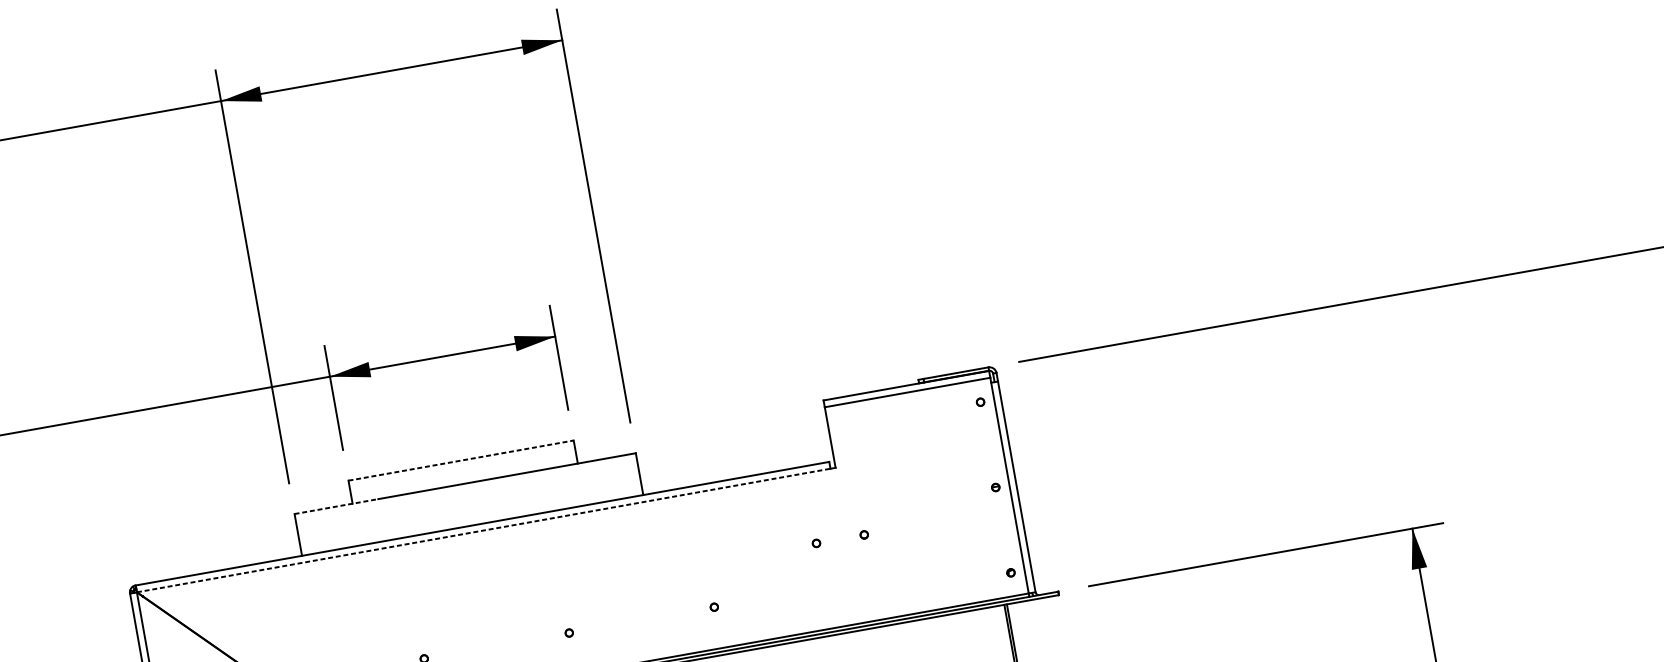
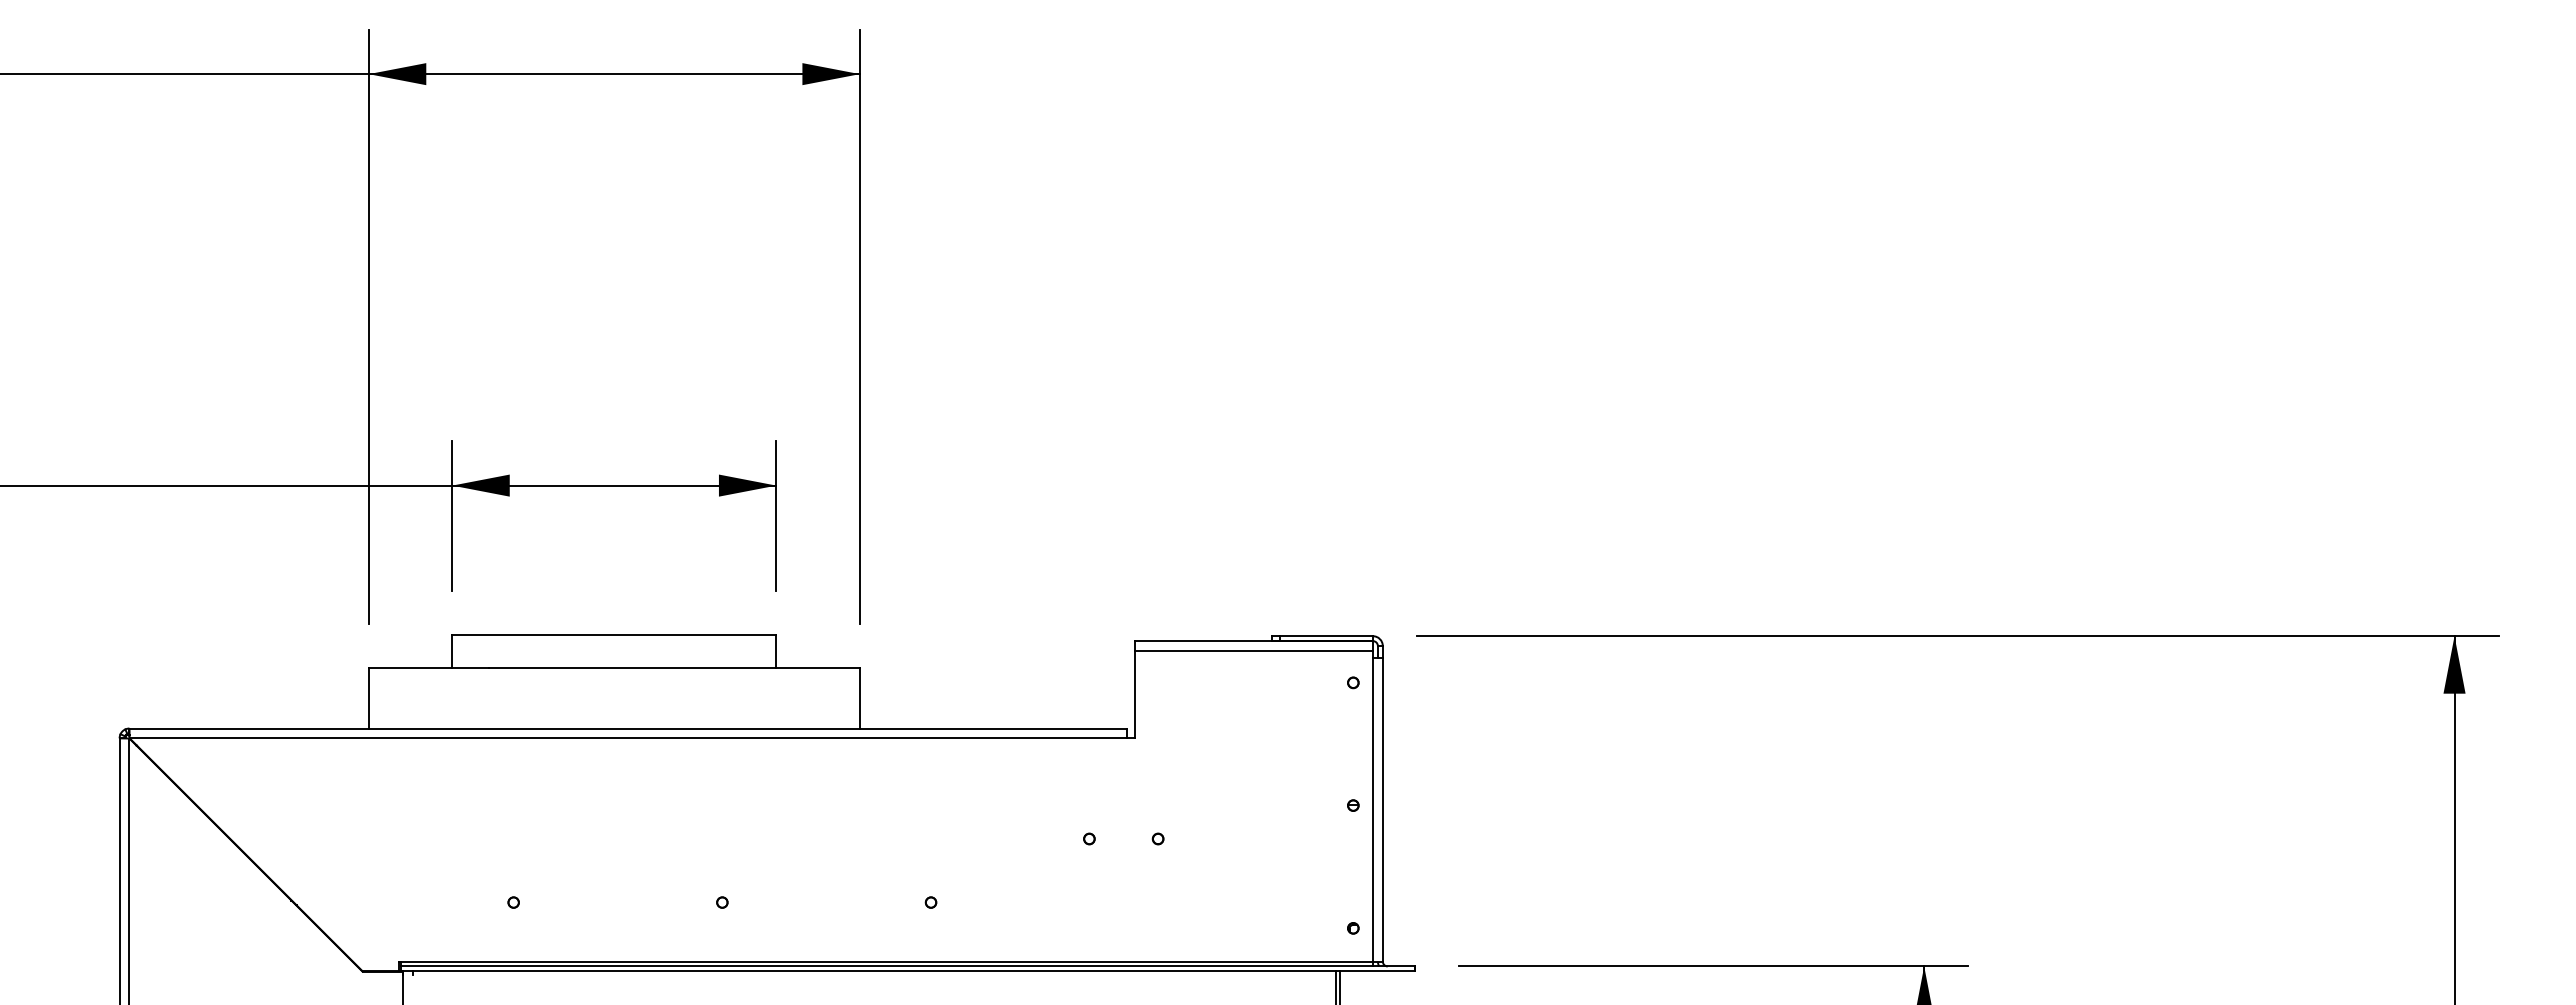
line: (461, 460) -> (614, 635), dashed -> solid
line: (336, 506) -> (429, 668), dashed -> solid
line: (483, 530) -> (628, 738), dashed -> solid

